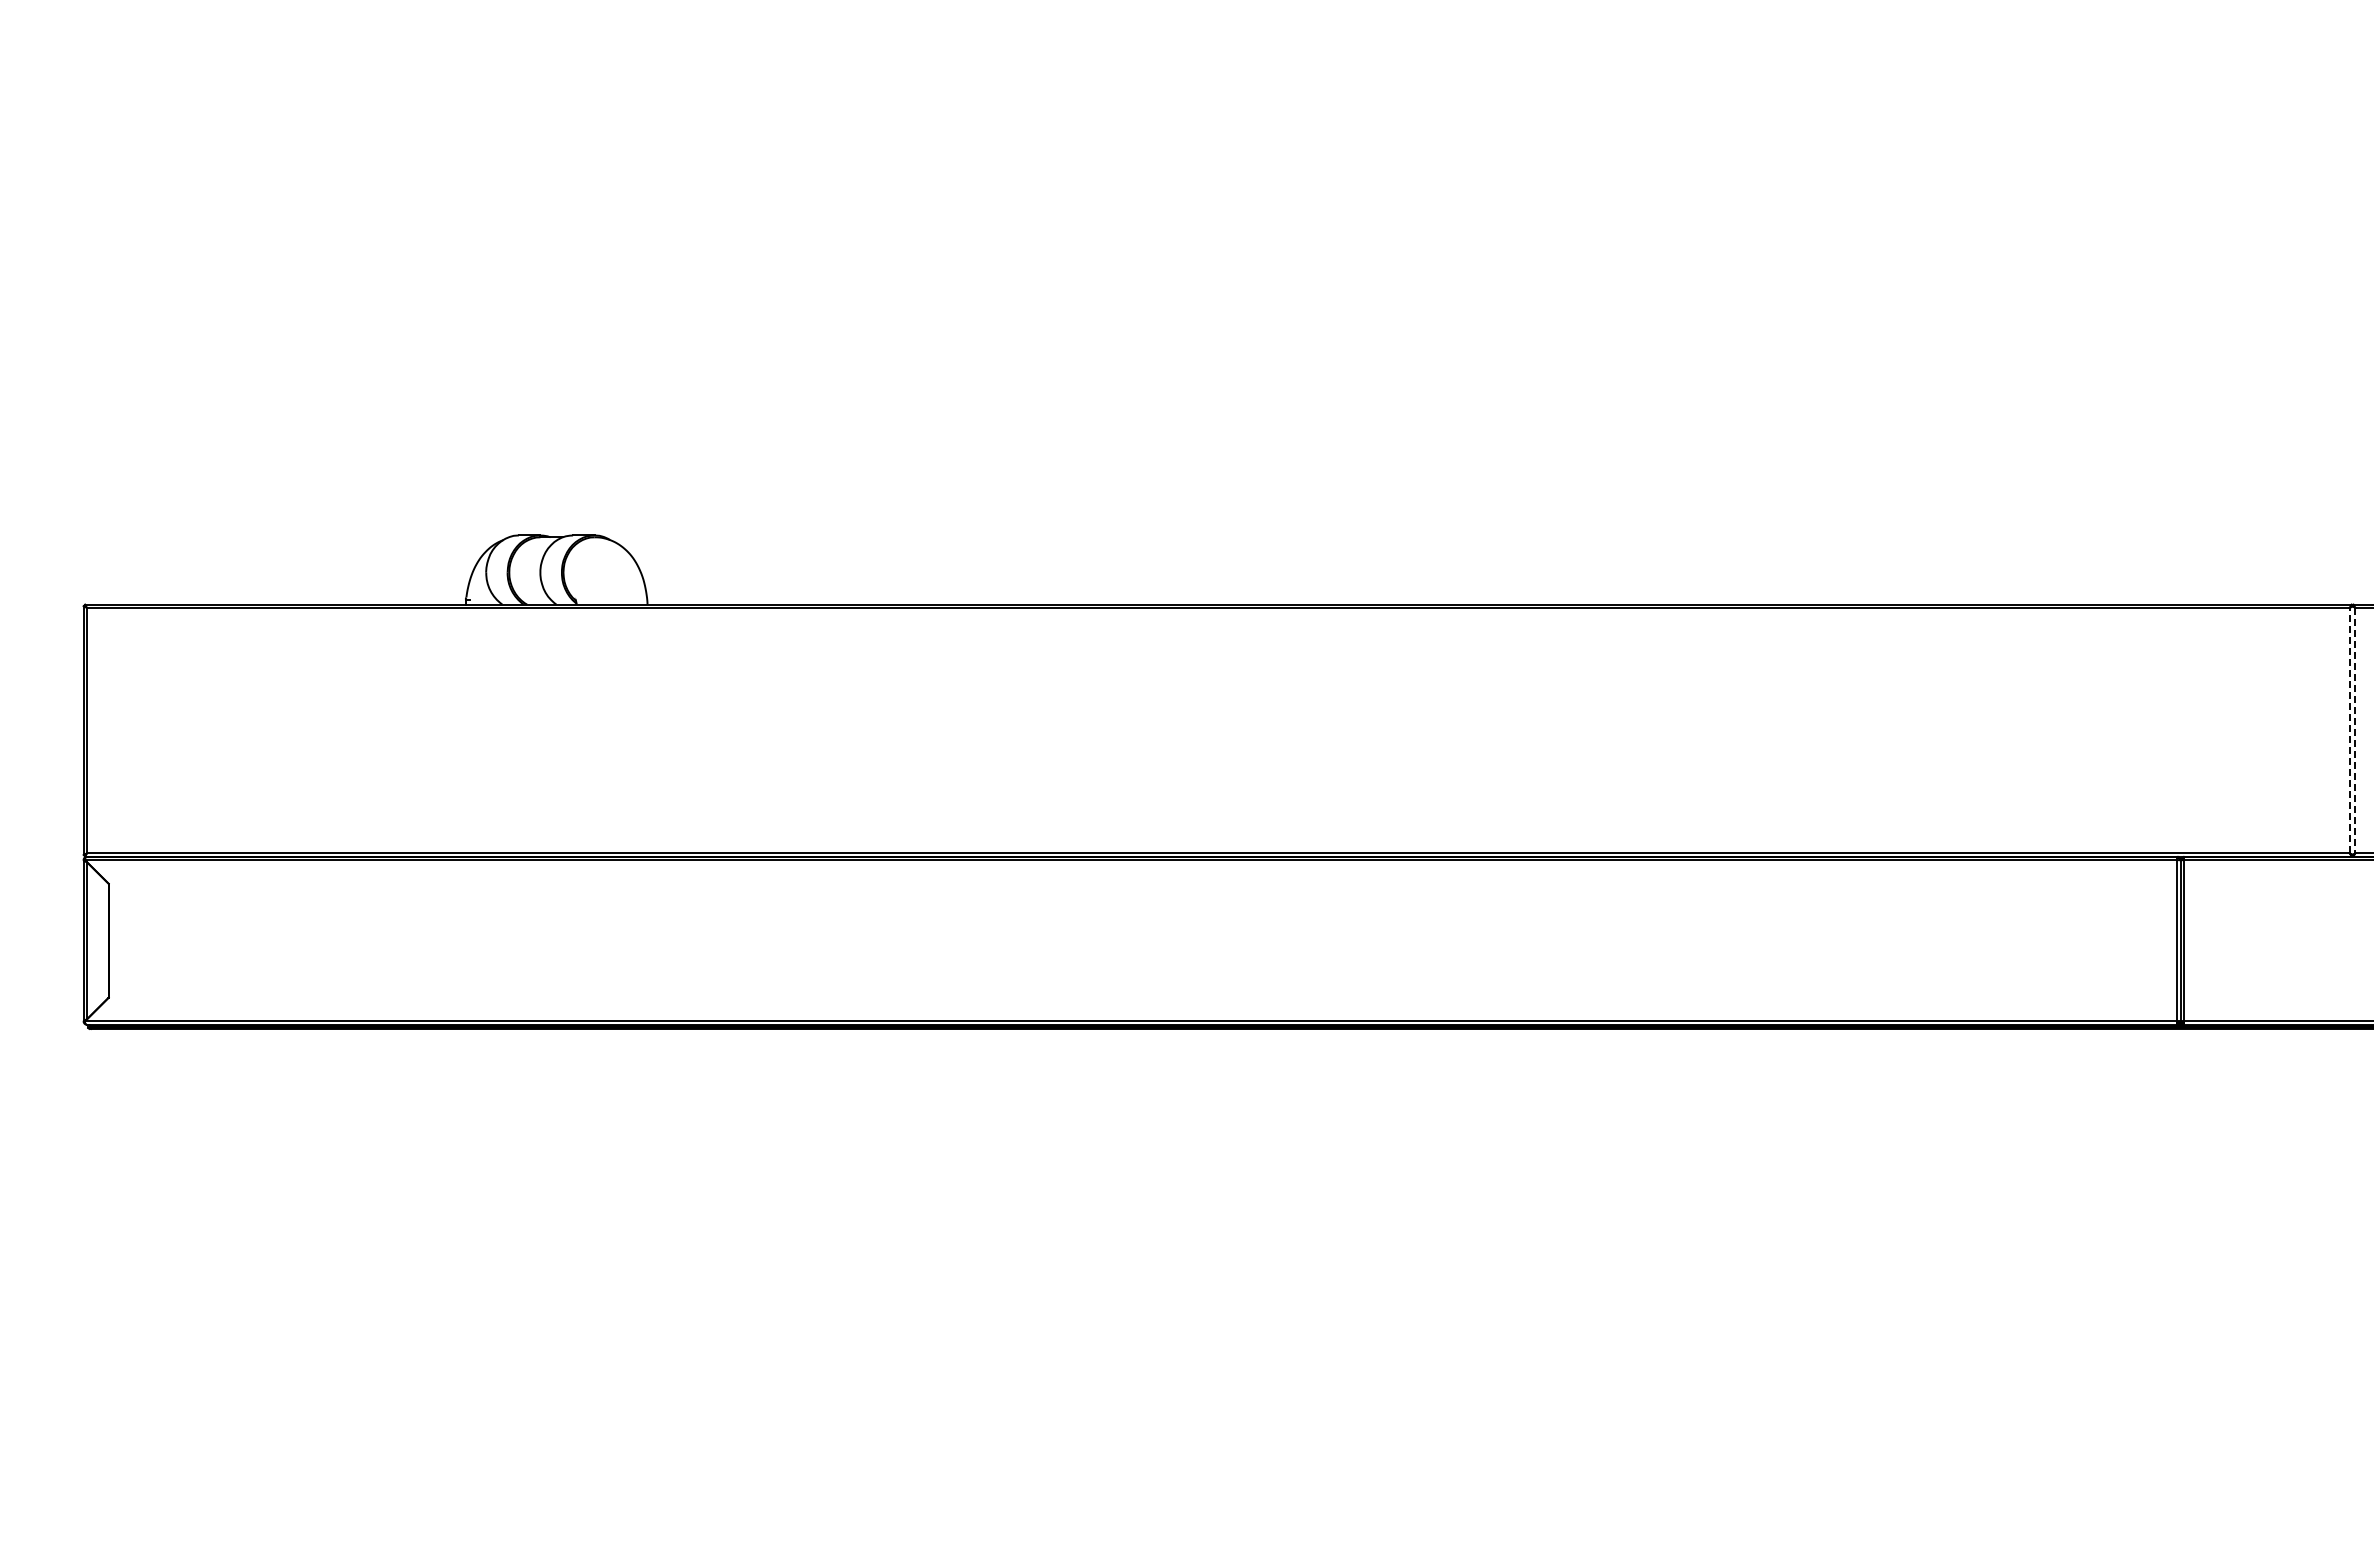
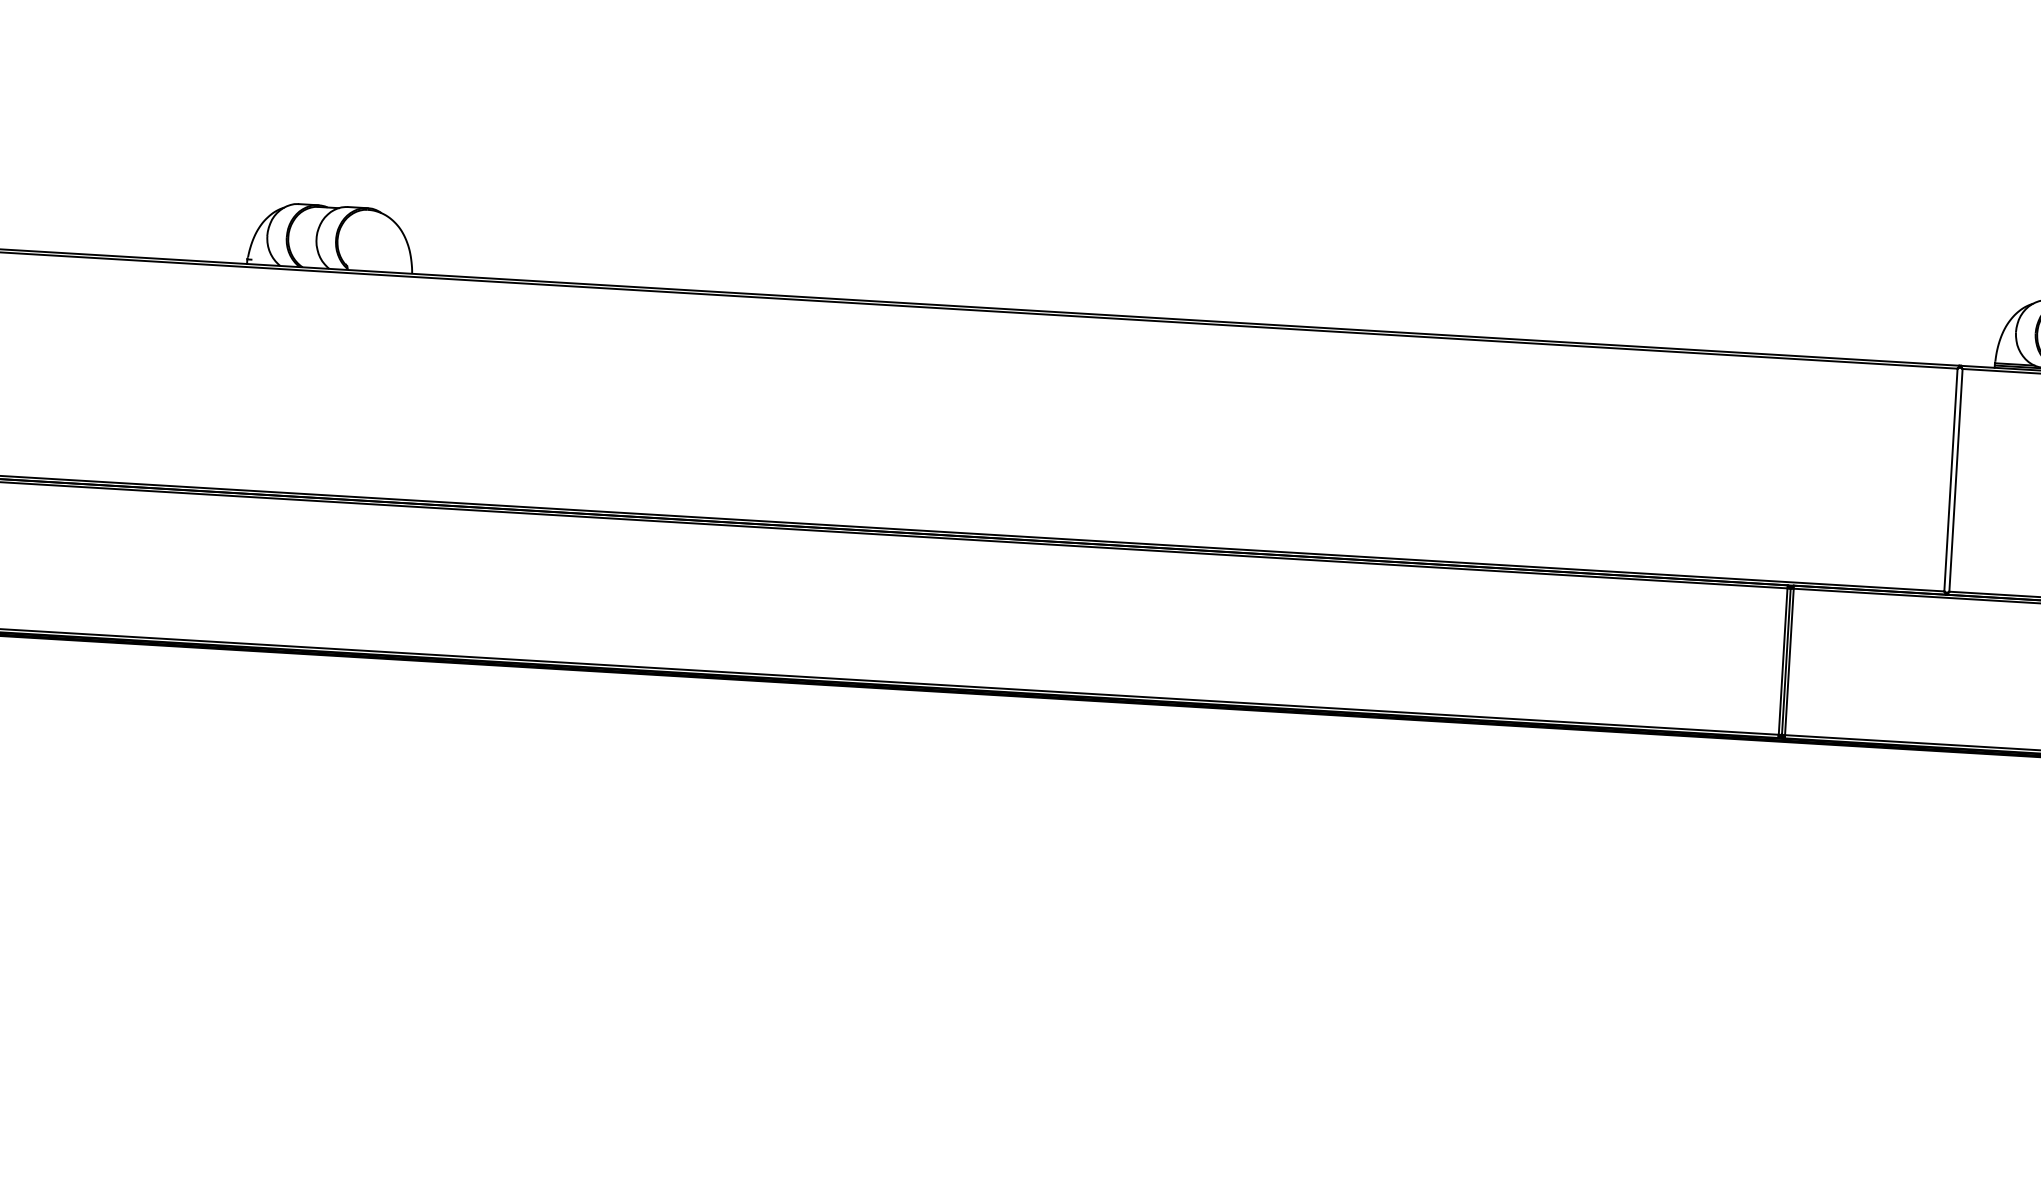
line: (2349, 730) -> (1950, 479), dashed -> solid
line: (2355, 730) -> (1956, 480), dashed -> solid

